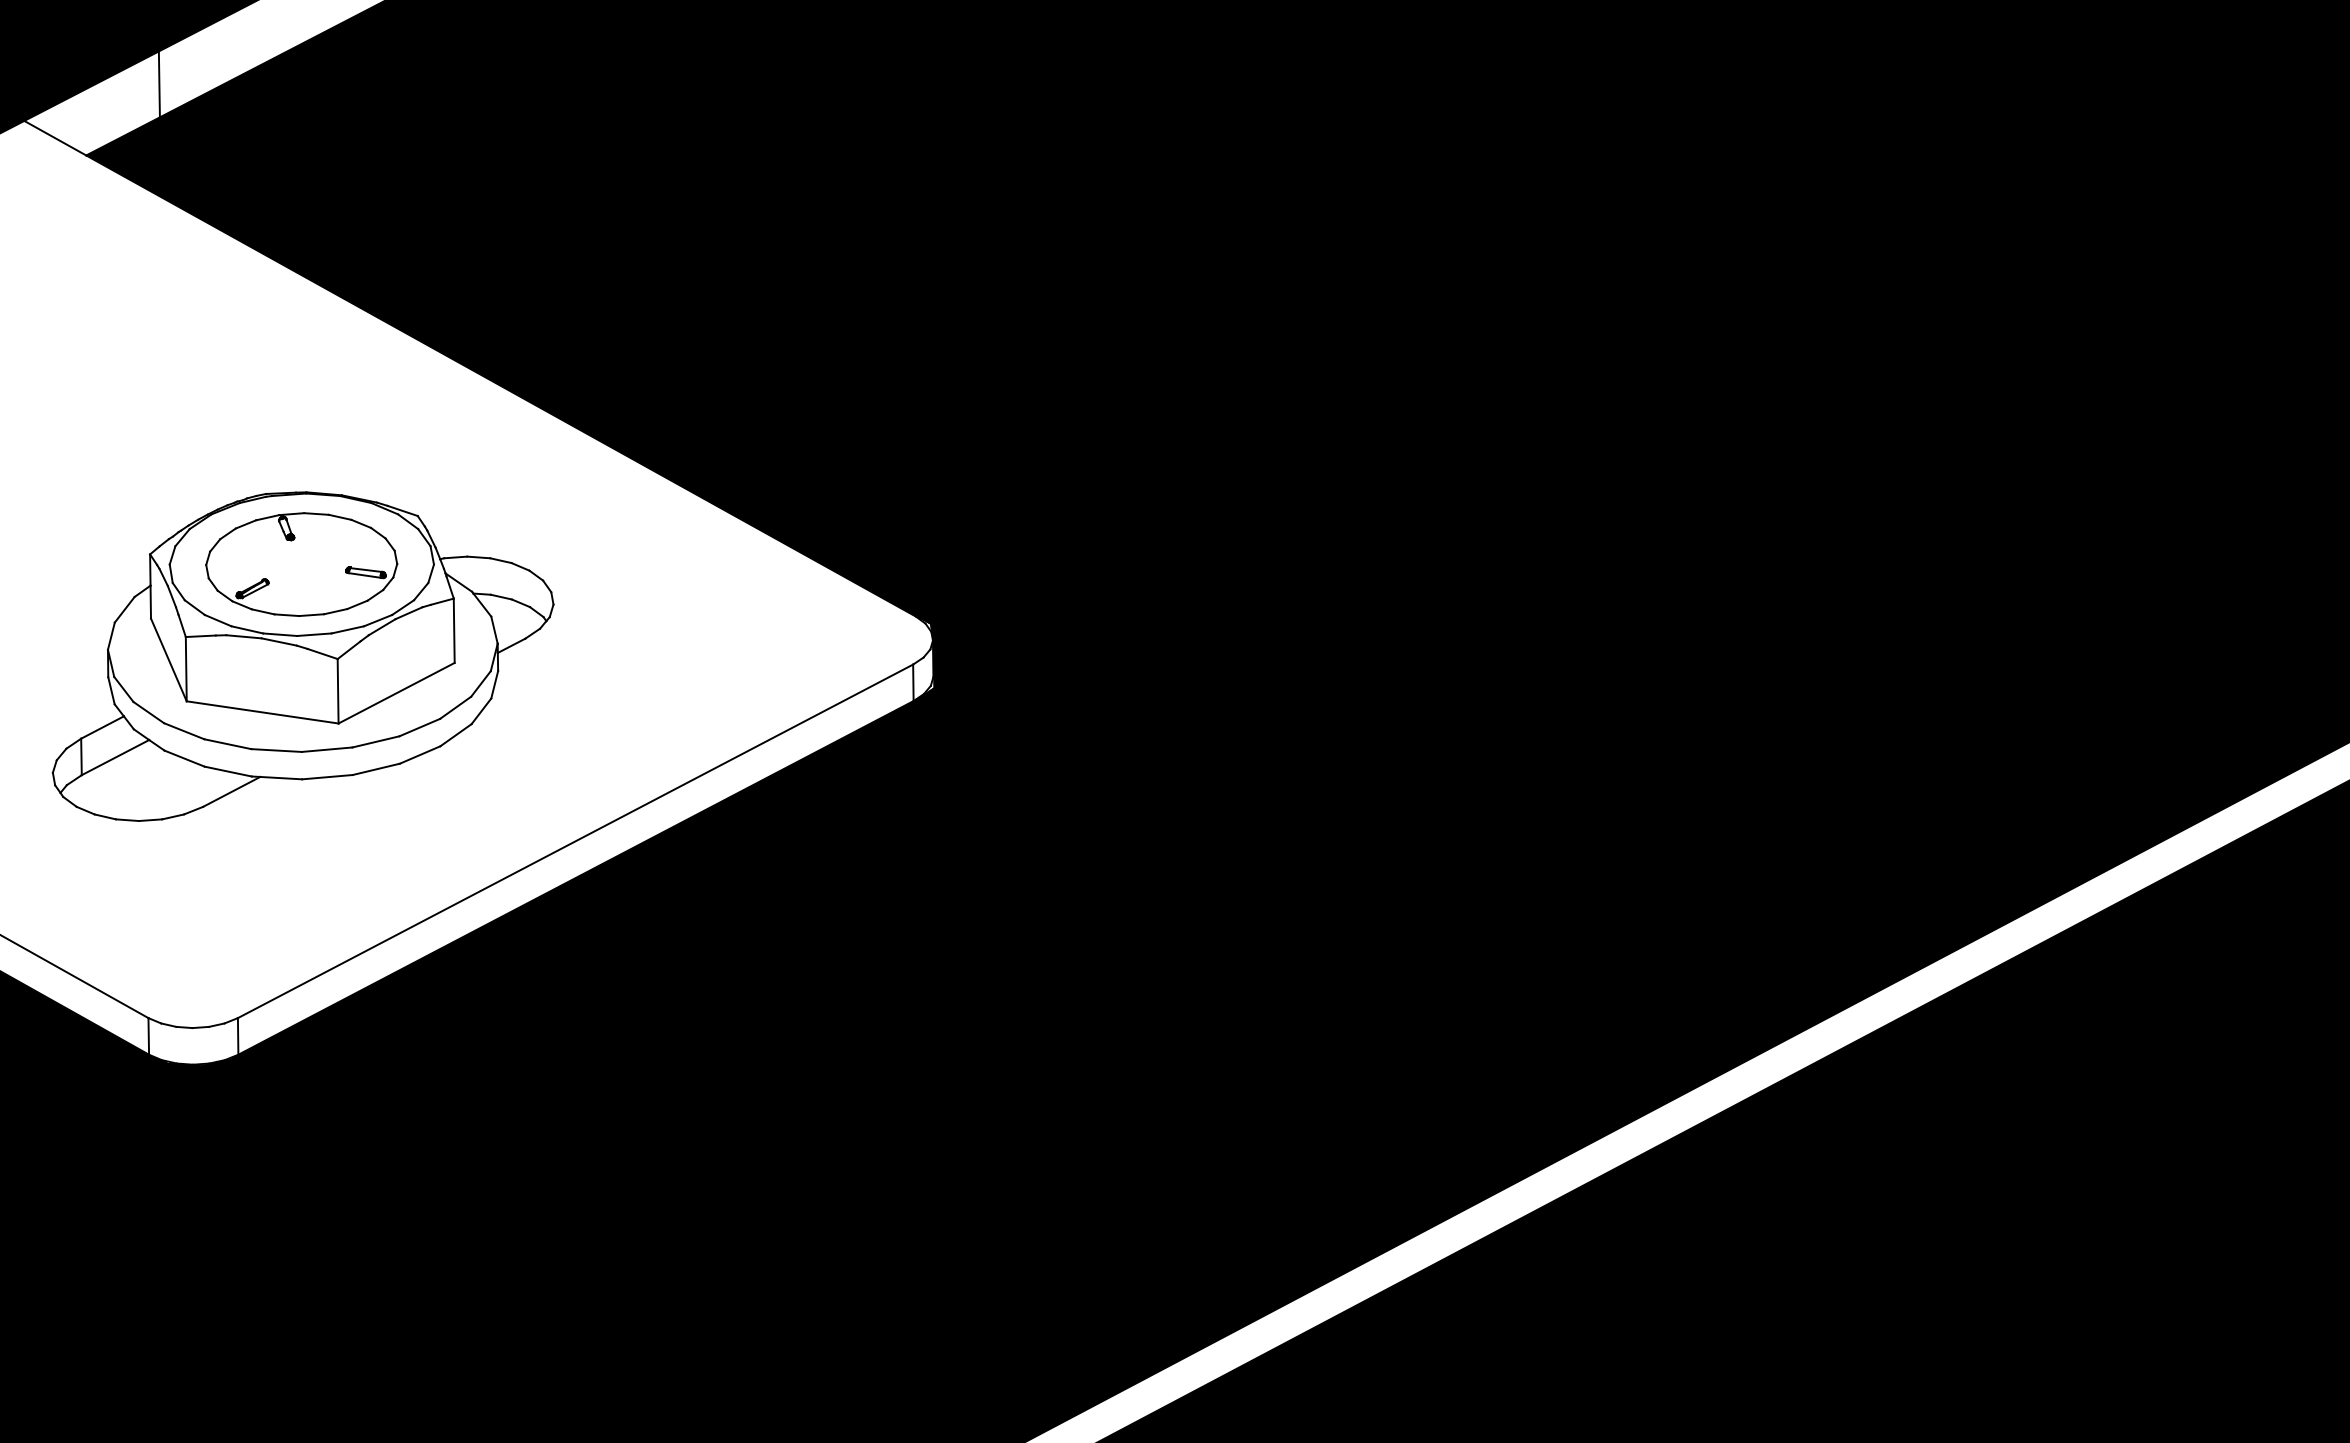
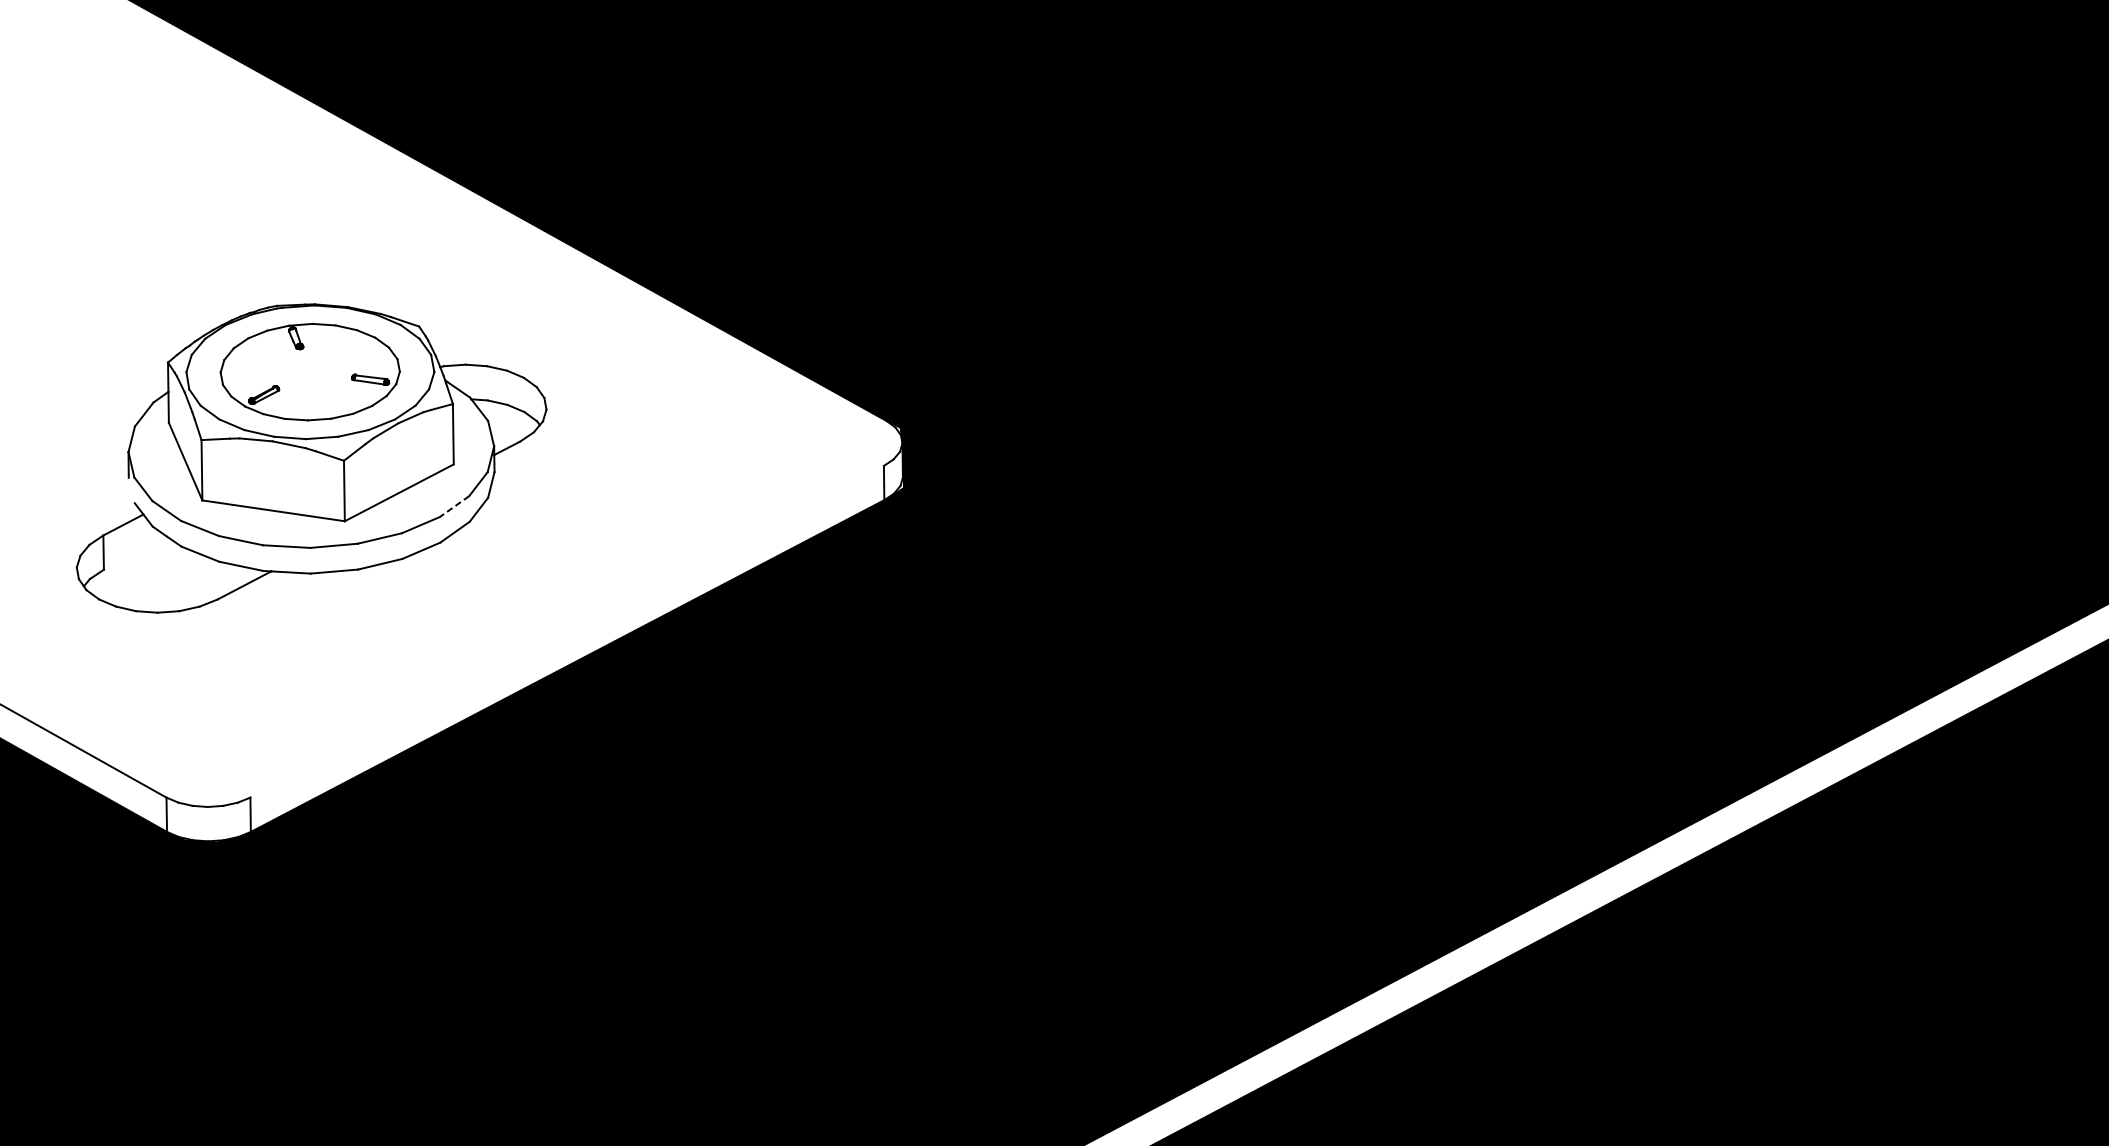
line: (111, 690) -> (131, 490), removed
line: (455, 708) -> (454, 507), solid -> dashed
line: (115, 757) -> (135, 553), removed
line: (575, 841) -> (567, 631), removed

